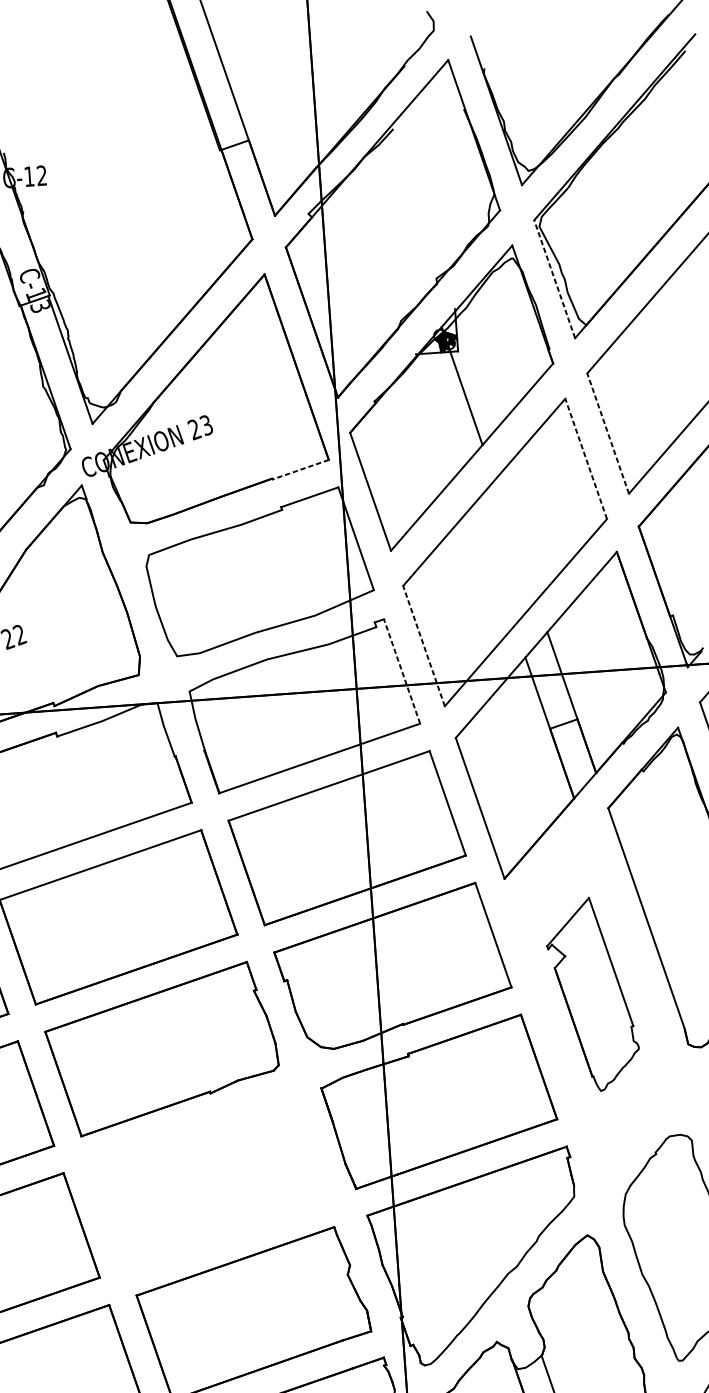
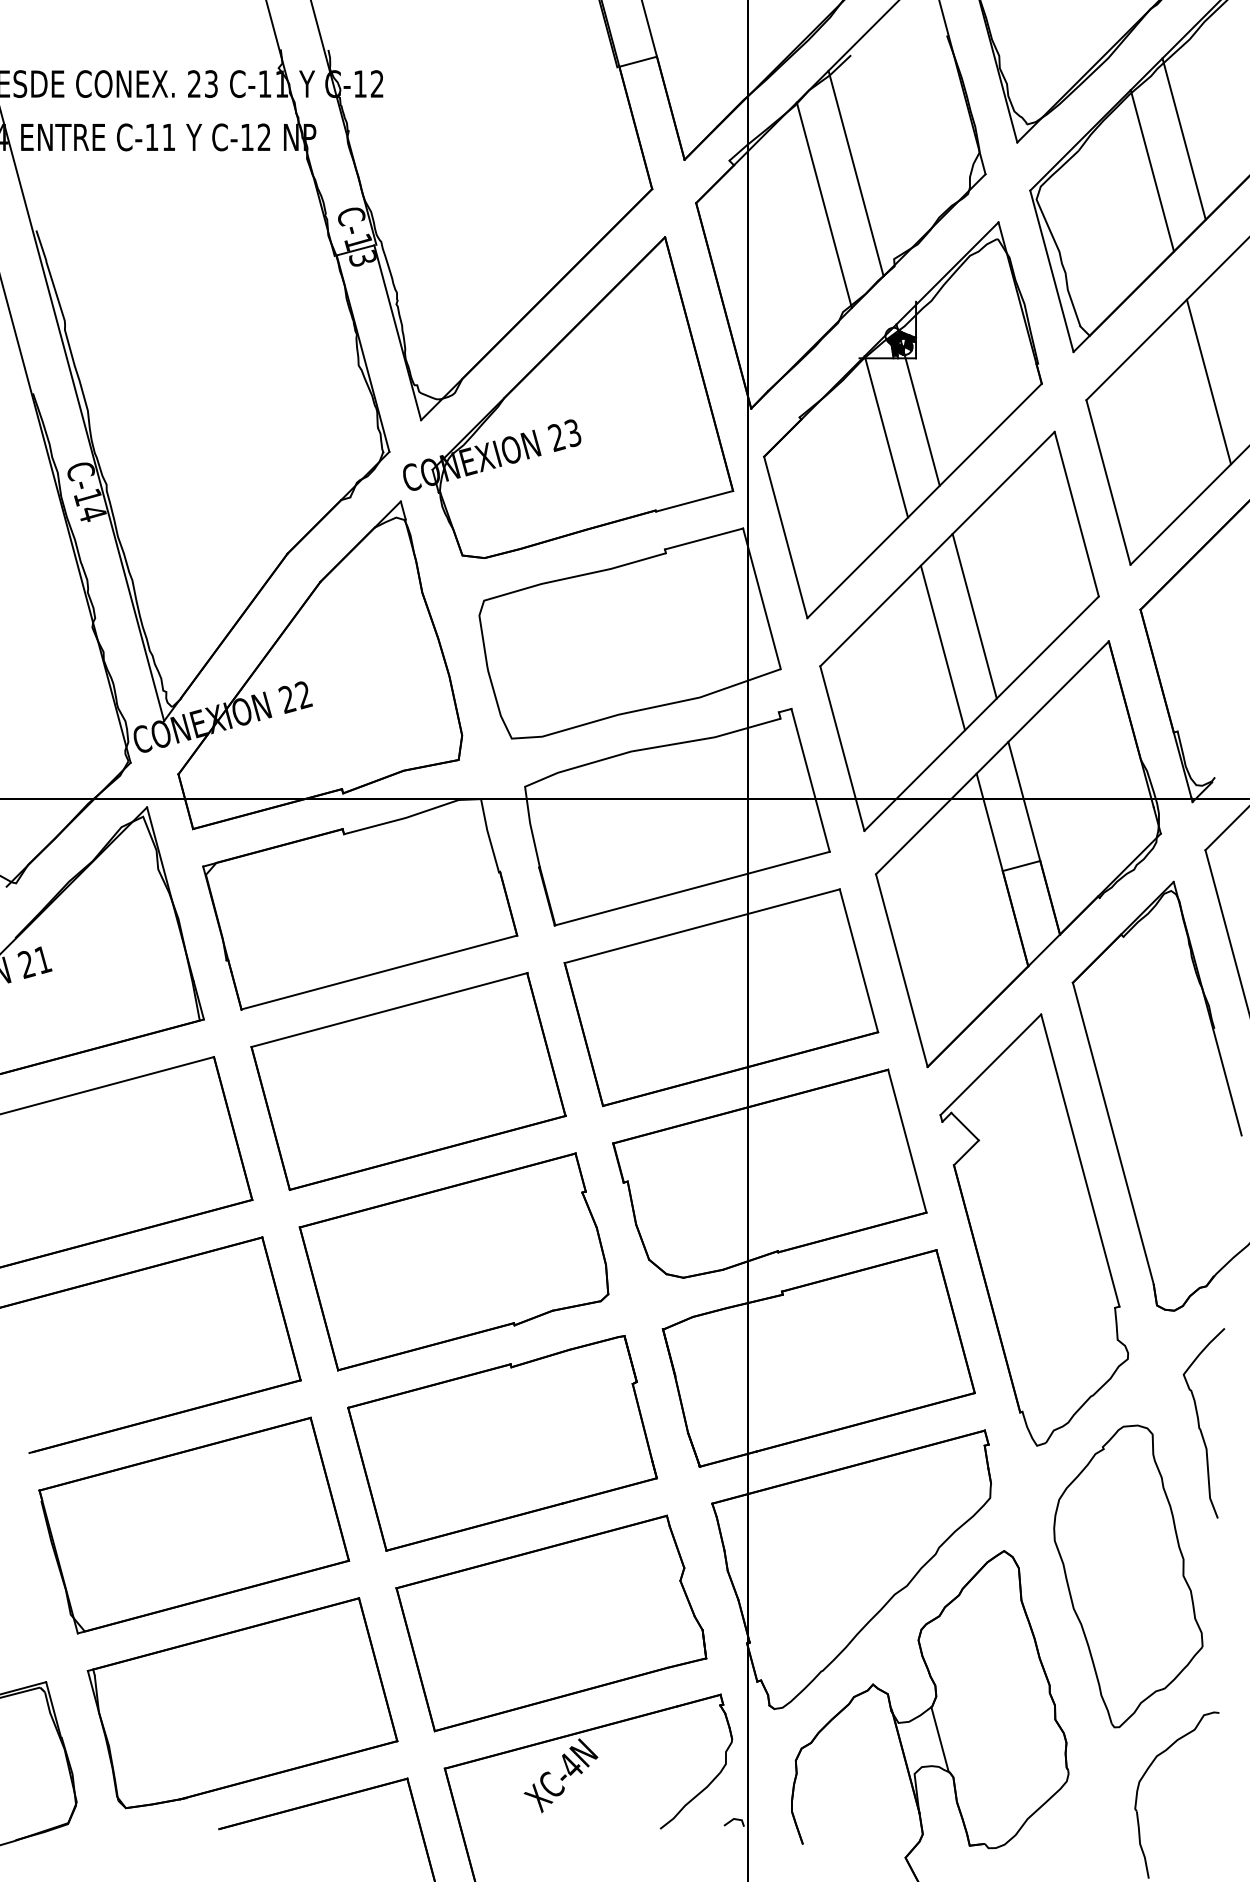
line: (645, 173) -> (1183, 138), added
line: (624, 198) -> (1152, 170), added
line: (403, 216) -> (855, 173), added
line: (380, 241) -> (823, 204), added
line: (554, 279) -> (1051, 271), dashed -> solid
line: (677, 352) -> (1208, 381), added
line: (440, 411) -> (886, 436), added
line: (608, 433) -> (1108, 482), dashed -> solid
line: (585, 458) -> (1076, 513), dashed -> solid
line: (300, 469) -> (694, 501), dashed -> solid
line: (515, 539) -> (974, 615), added
line: (493, 565) -> (942, 647), added
line: (424, 646) -> (842, 748), dashed -> solid
line: (401, 671) -> (810, 780), dashed -> solid
part: (592, 994) -> (1034, 1229), size x1.67
part: (207, 1182) -> (502, 1443), added

